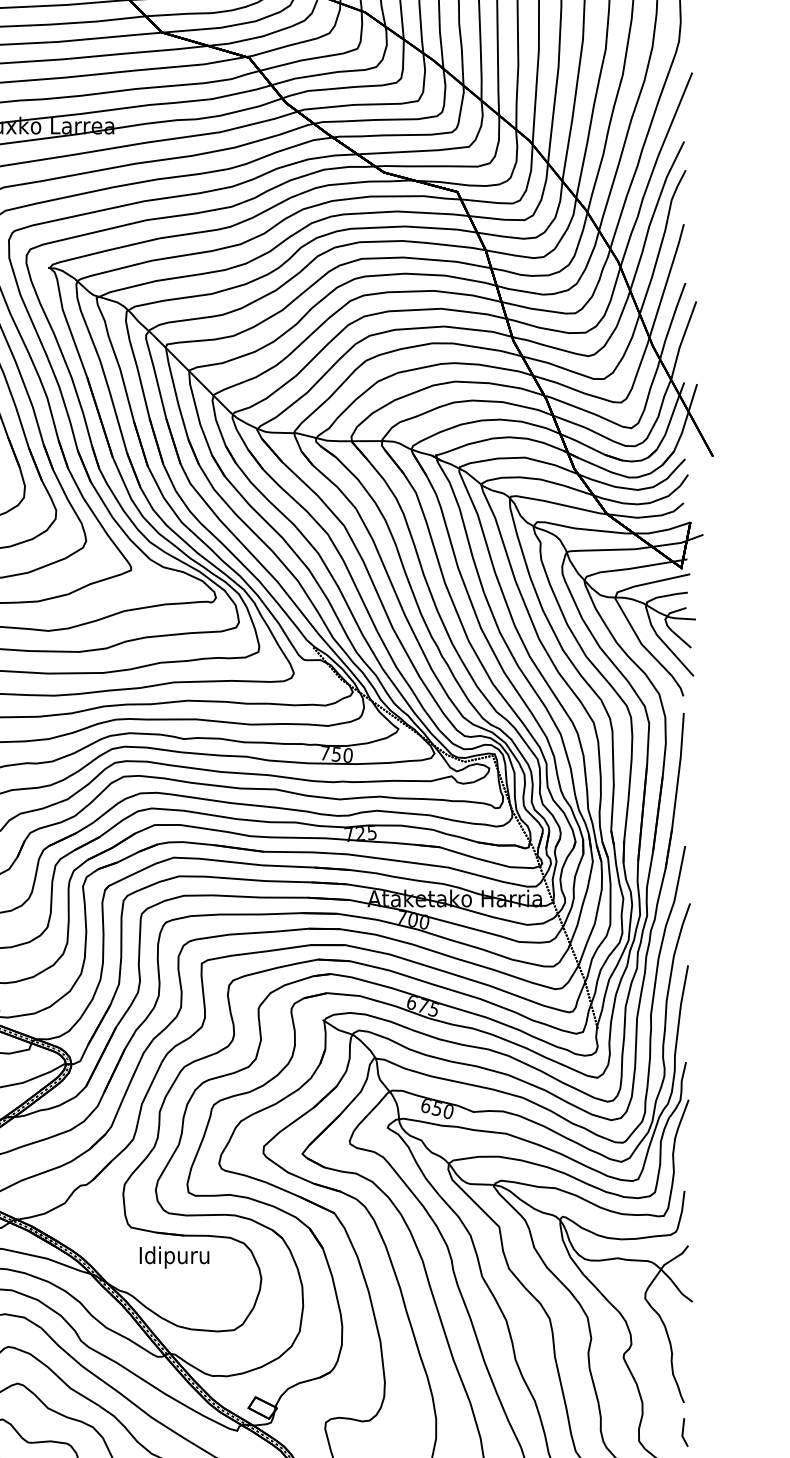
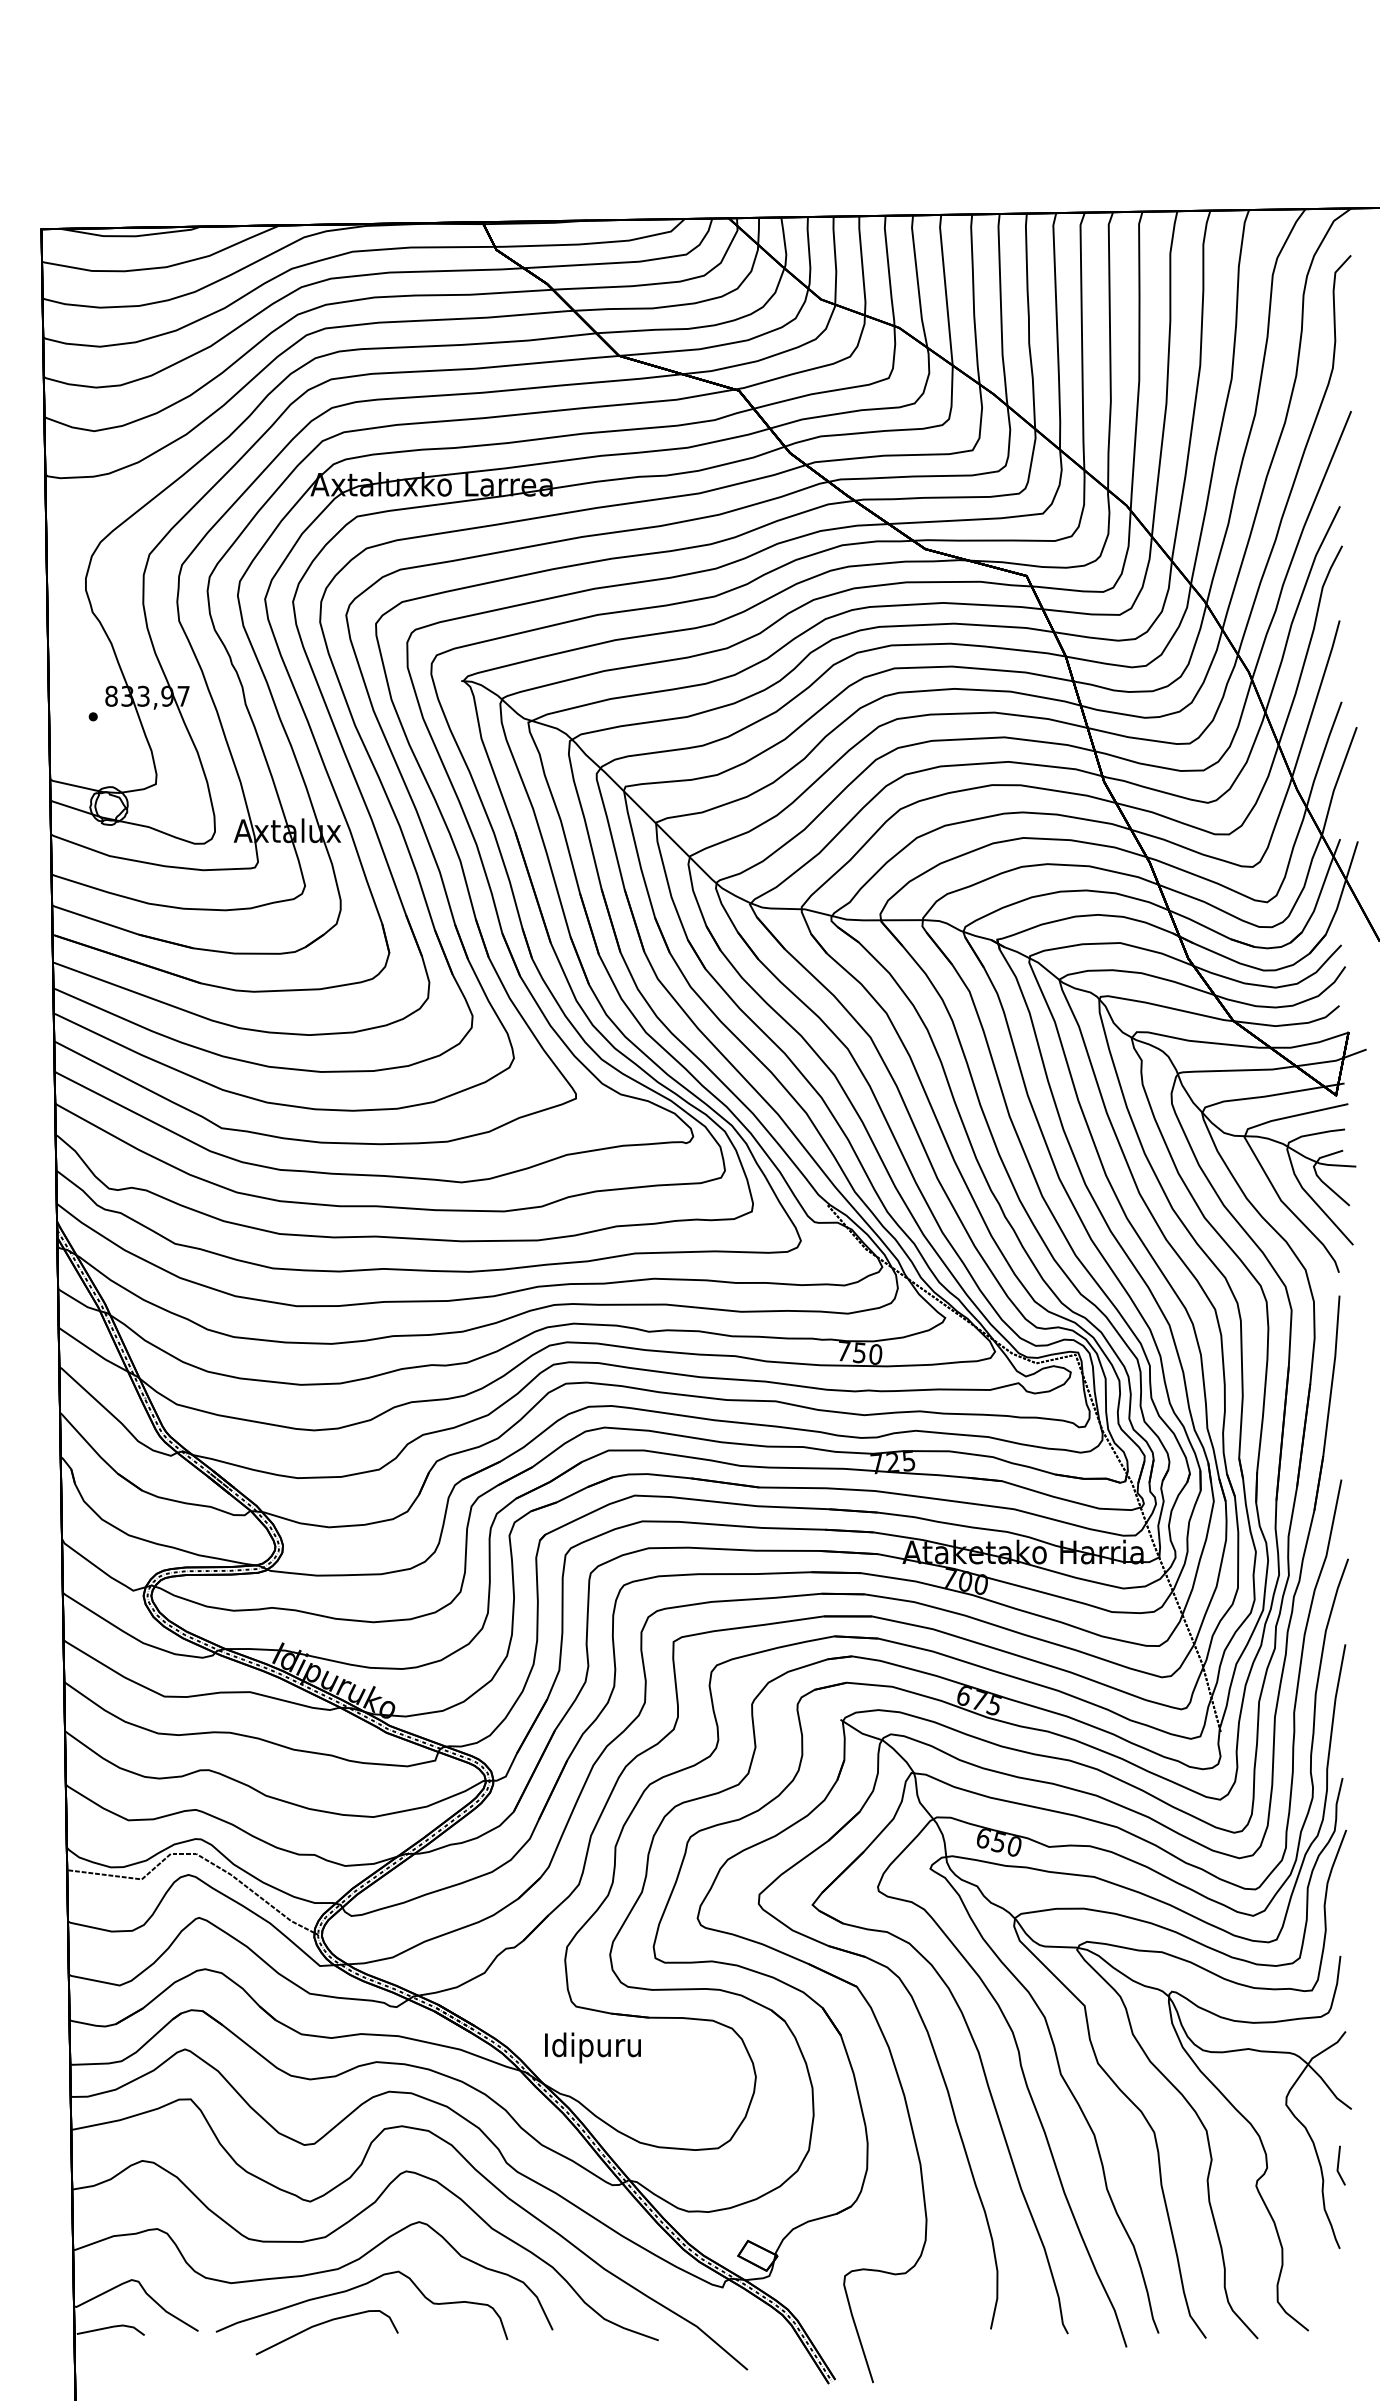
text: (174, 1257) -> (592, 2047), moved
line: (683, 1431) -> (1339, 2164), moved

